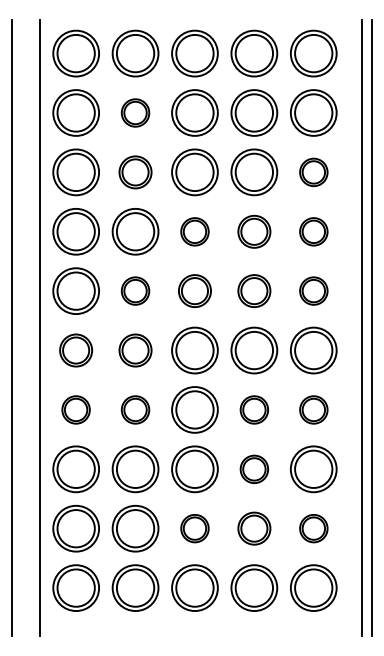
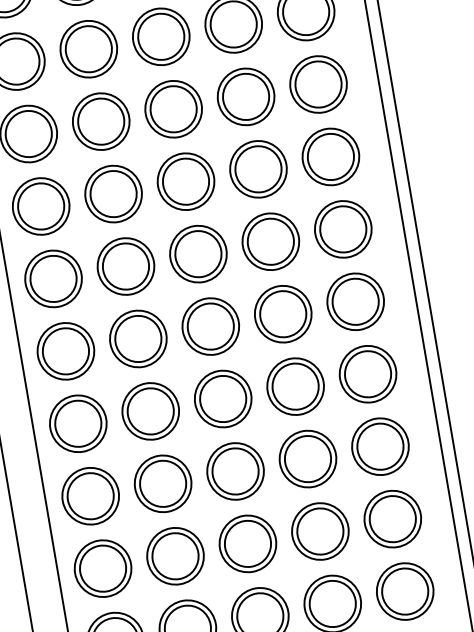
part: (135, 112) -> (88, 48), size x1.67
part: (135, 172) -> (101, 121), size x1.43
part: (313, 172) -> (318, 84), size x1.67
part: (194, 231) -> (185, 181), size x1.67
part: (254, 231) -> (258, 168), size x1.43
part: (313, 231) -> (330, 156), size x1.67
part: (135, 290) -> (125, 265), size x1.67
part: (194, 290) -> (197, 253), size x1.43
part: (254, 290) -> (270, 240), size x1.43
part: (313, 290) -> (342, 228), size x1.67
part: (75, 350) -> (65, 351), size x1.43
part: (135, 350) -> (138, 338), size x1.43
part: (75, 409) -> (77, 423), size x1.67
part: (135, 409) -> (150, 410), size x1.67
part: (254, 409) -> (295, 386), size x1.67
part: (313, 409) -> (367, 373), size x1.67
part: (254, 469) -> (308, 459), size x1.67
part: (194, 528) -> (247, 543), size x1.67
part: (254, 528) -> (320, 531), size x1.43
part: (313, 528) -> (392, 518), size x1.67

